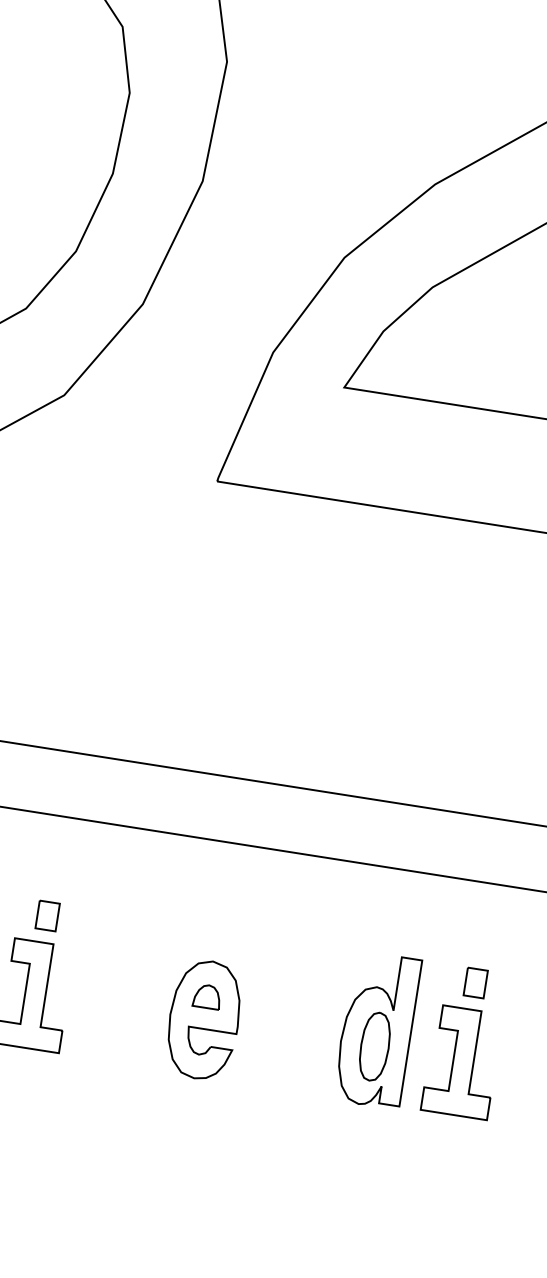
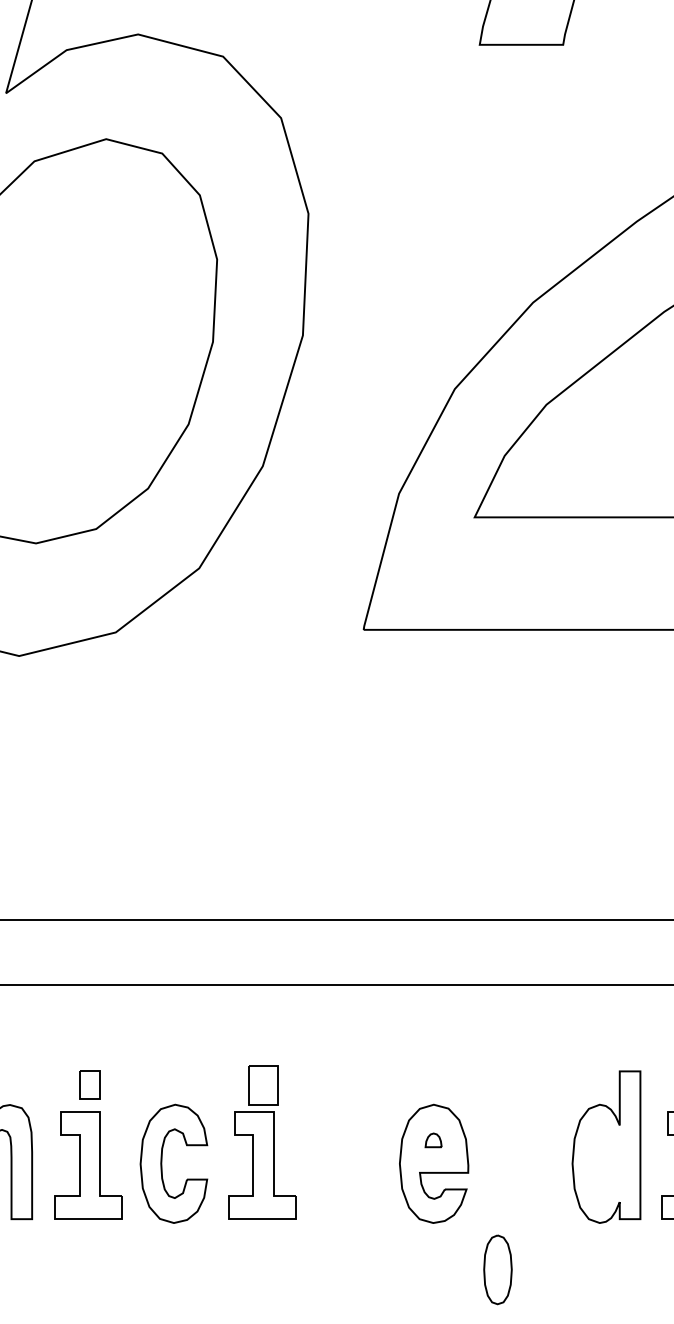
part: (47, 915) -> (263, 1084), size x1.4
part: (207, 996) -> (433, 1140), size x0.6
part: (374, 1046) -> (497, 1269), moved

